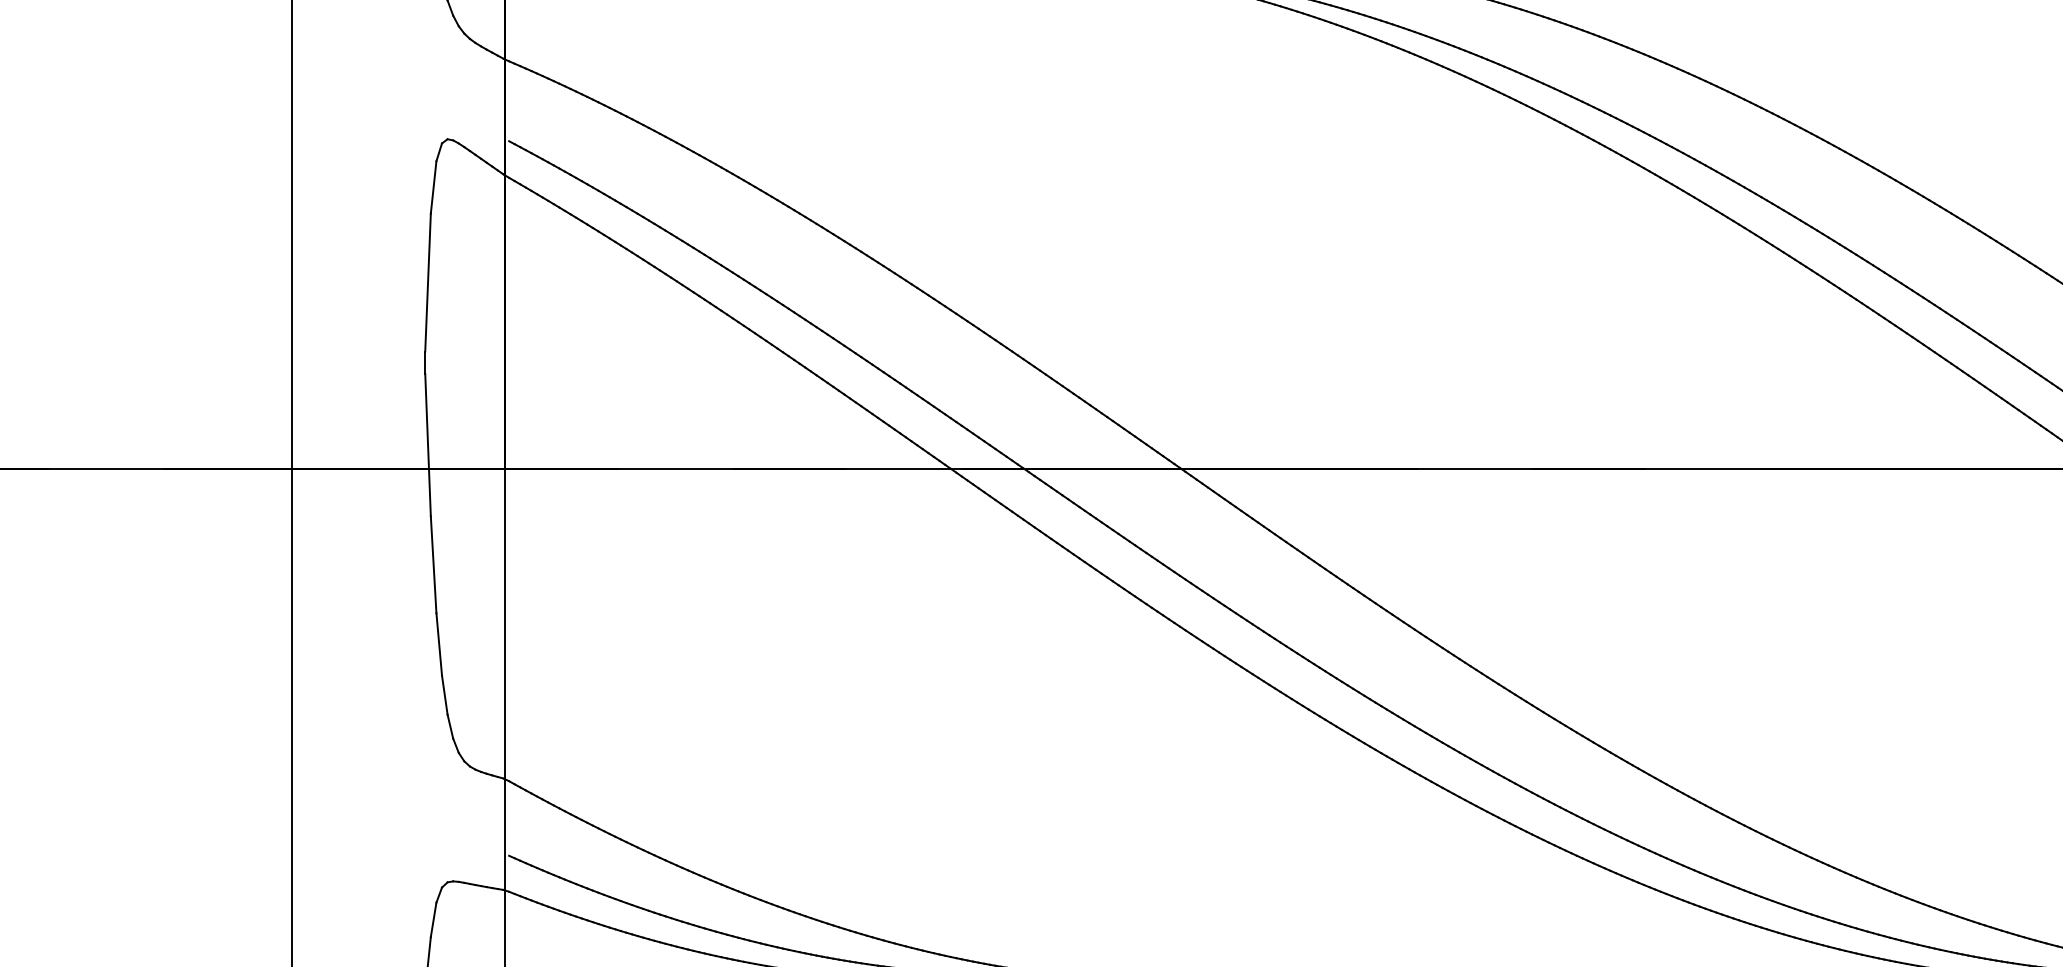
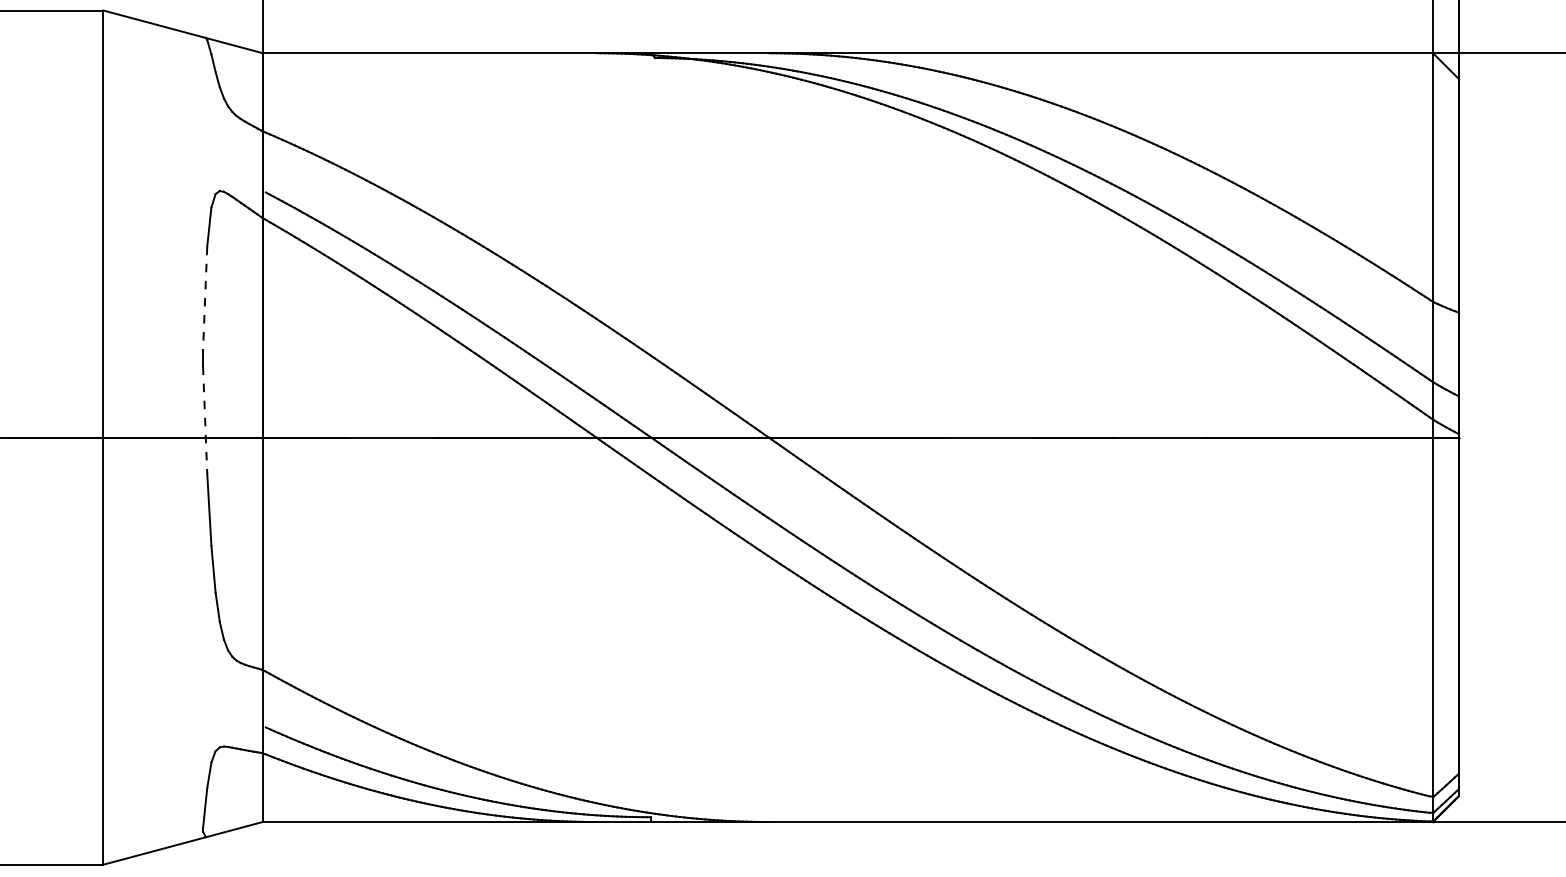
line: (428, 282) -> (205, 298), solid -> dashed
line: (428, 445) -> (205, 420), solid -> dashed

